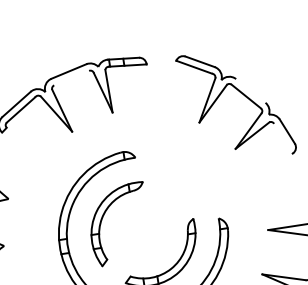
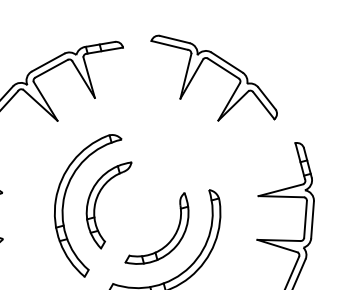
line: (71, 77) -> (51, 68), added
line: (250, 90) -> (226, 62), added
line: (283, 138) -> (263, 105), added

